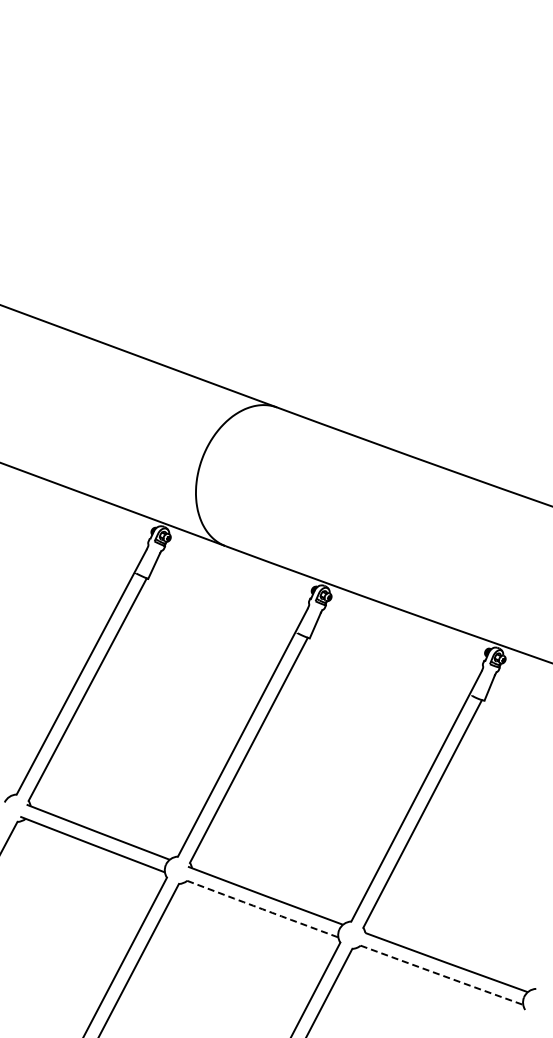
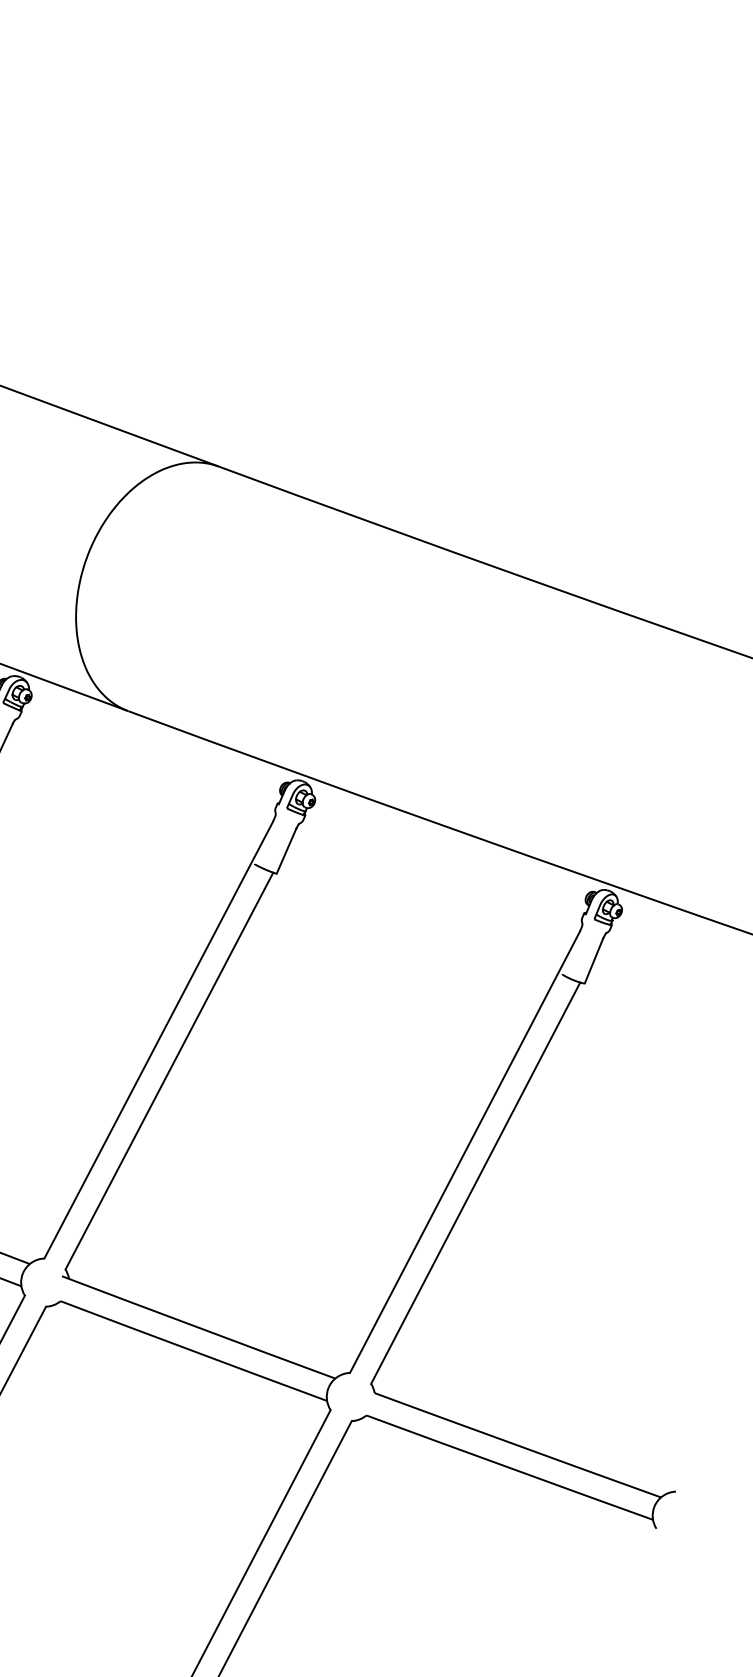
arc: (262, 909) -> (193, 1351), dashed -> solid
arc: (441, 975) -> (508, 1468), dashed -> solid

